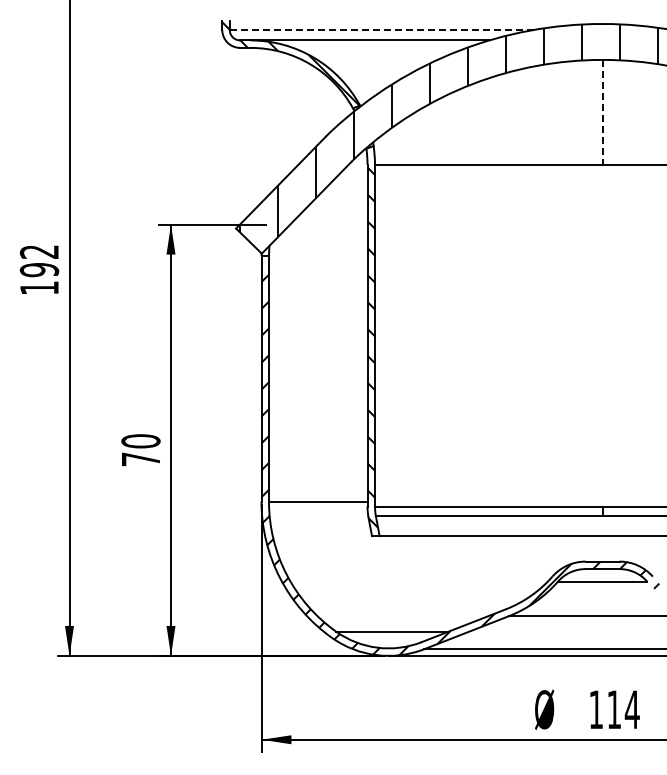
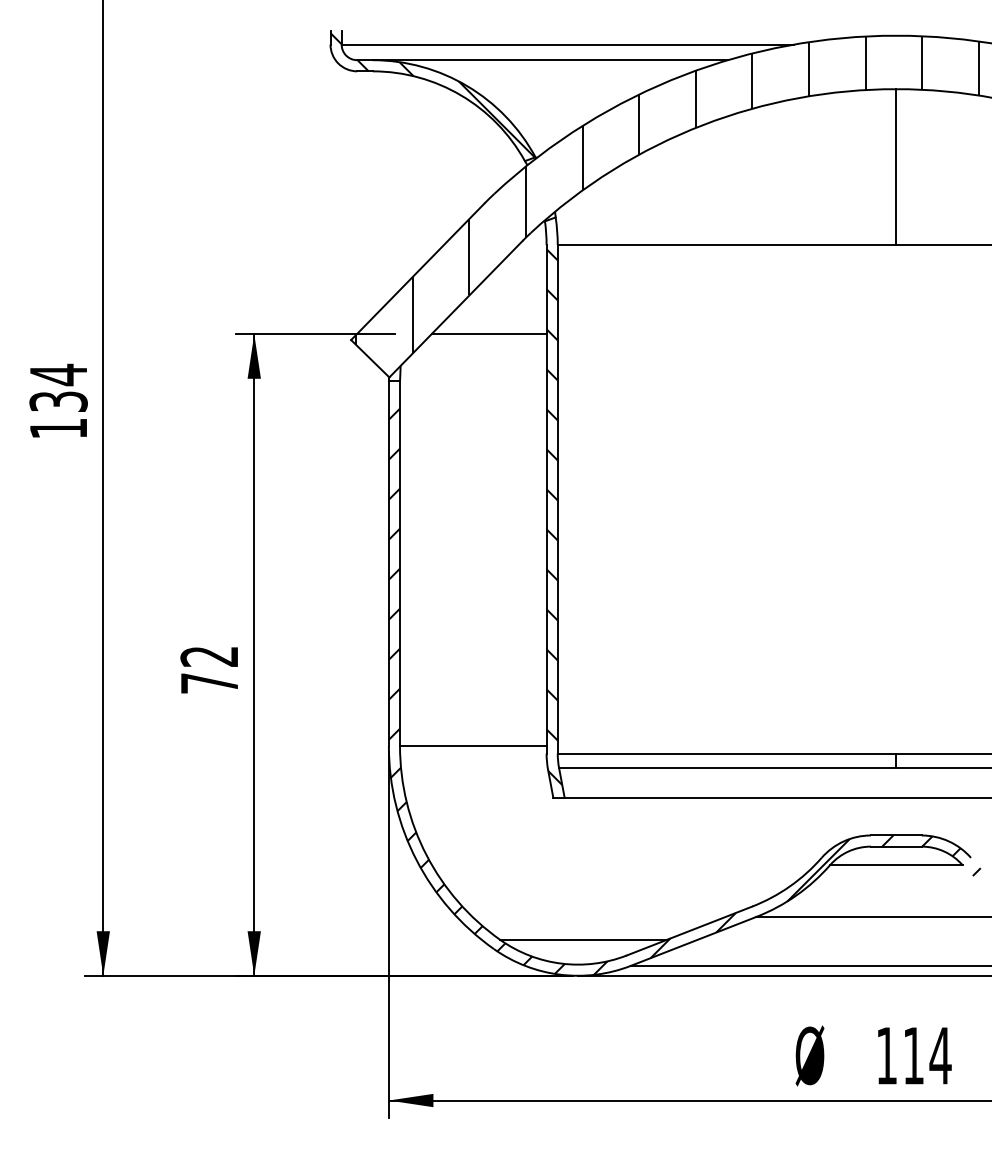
line: (381, 29) -> (567, 43), dashed -> solid
line: (602, 112) -> (896, 167), dashed -> solid
line: (328, 224) -> (488, 334), added
text: (38, 260) -> (57, 387), 192 -> 134
text: (140, 441) -> (208, 656), 70 -> 72

